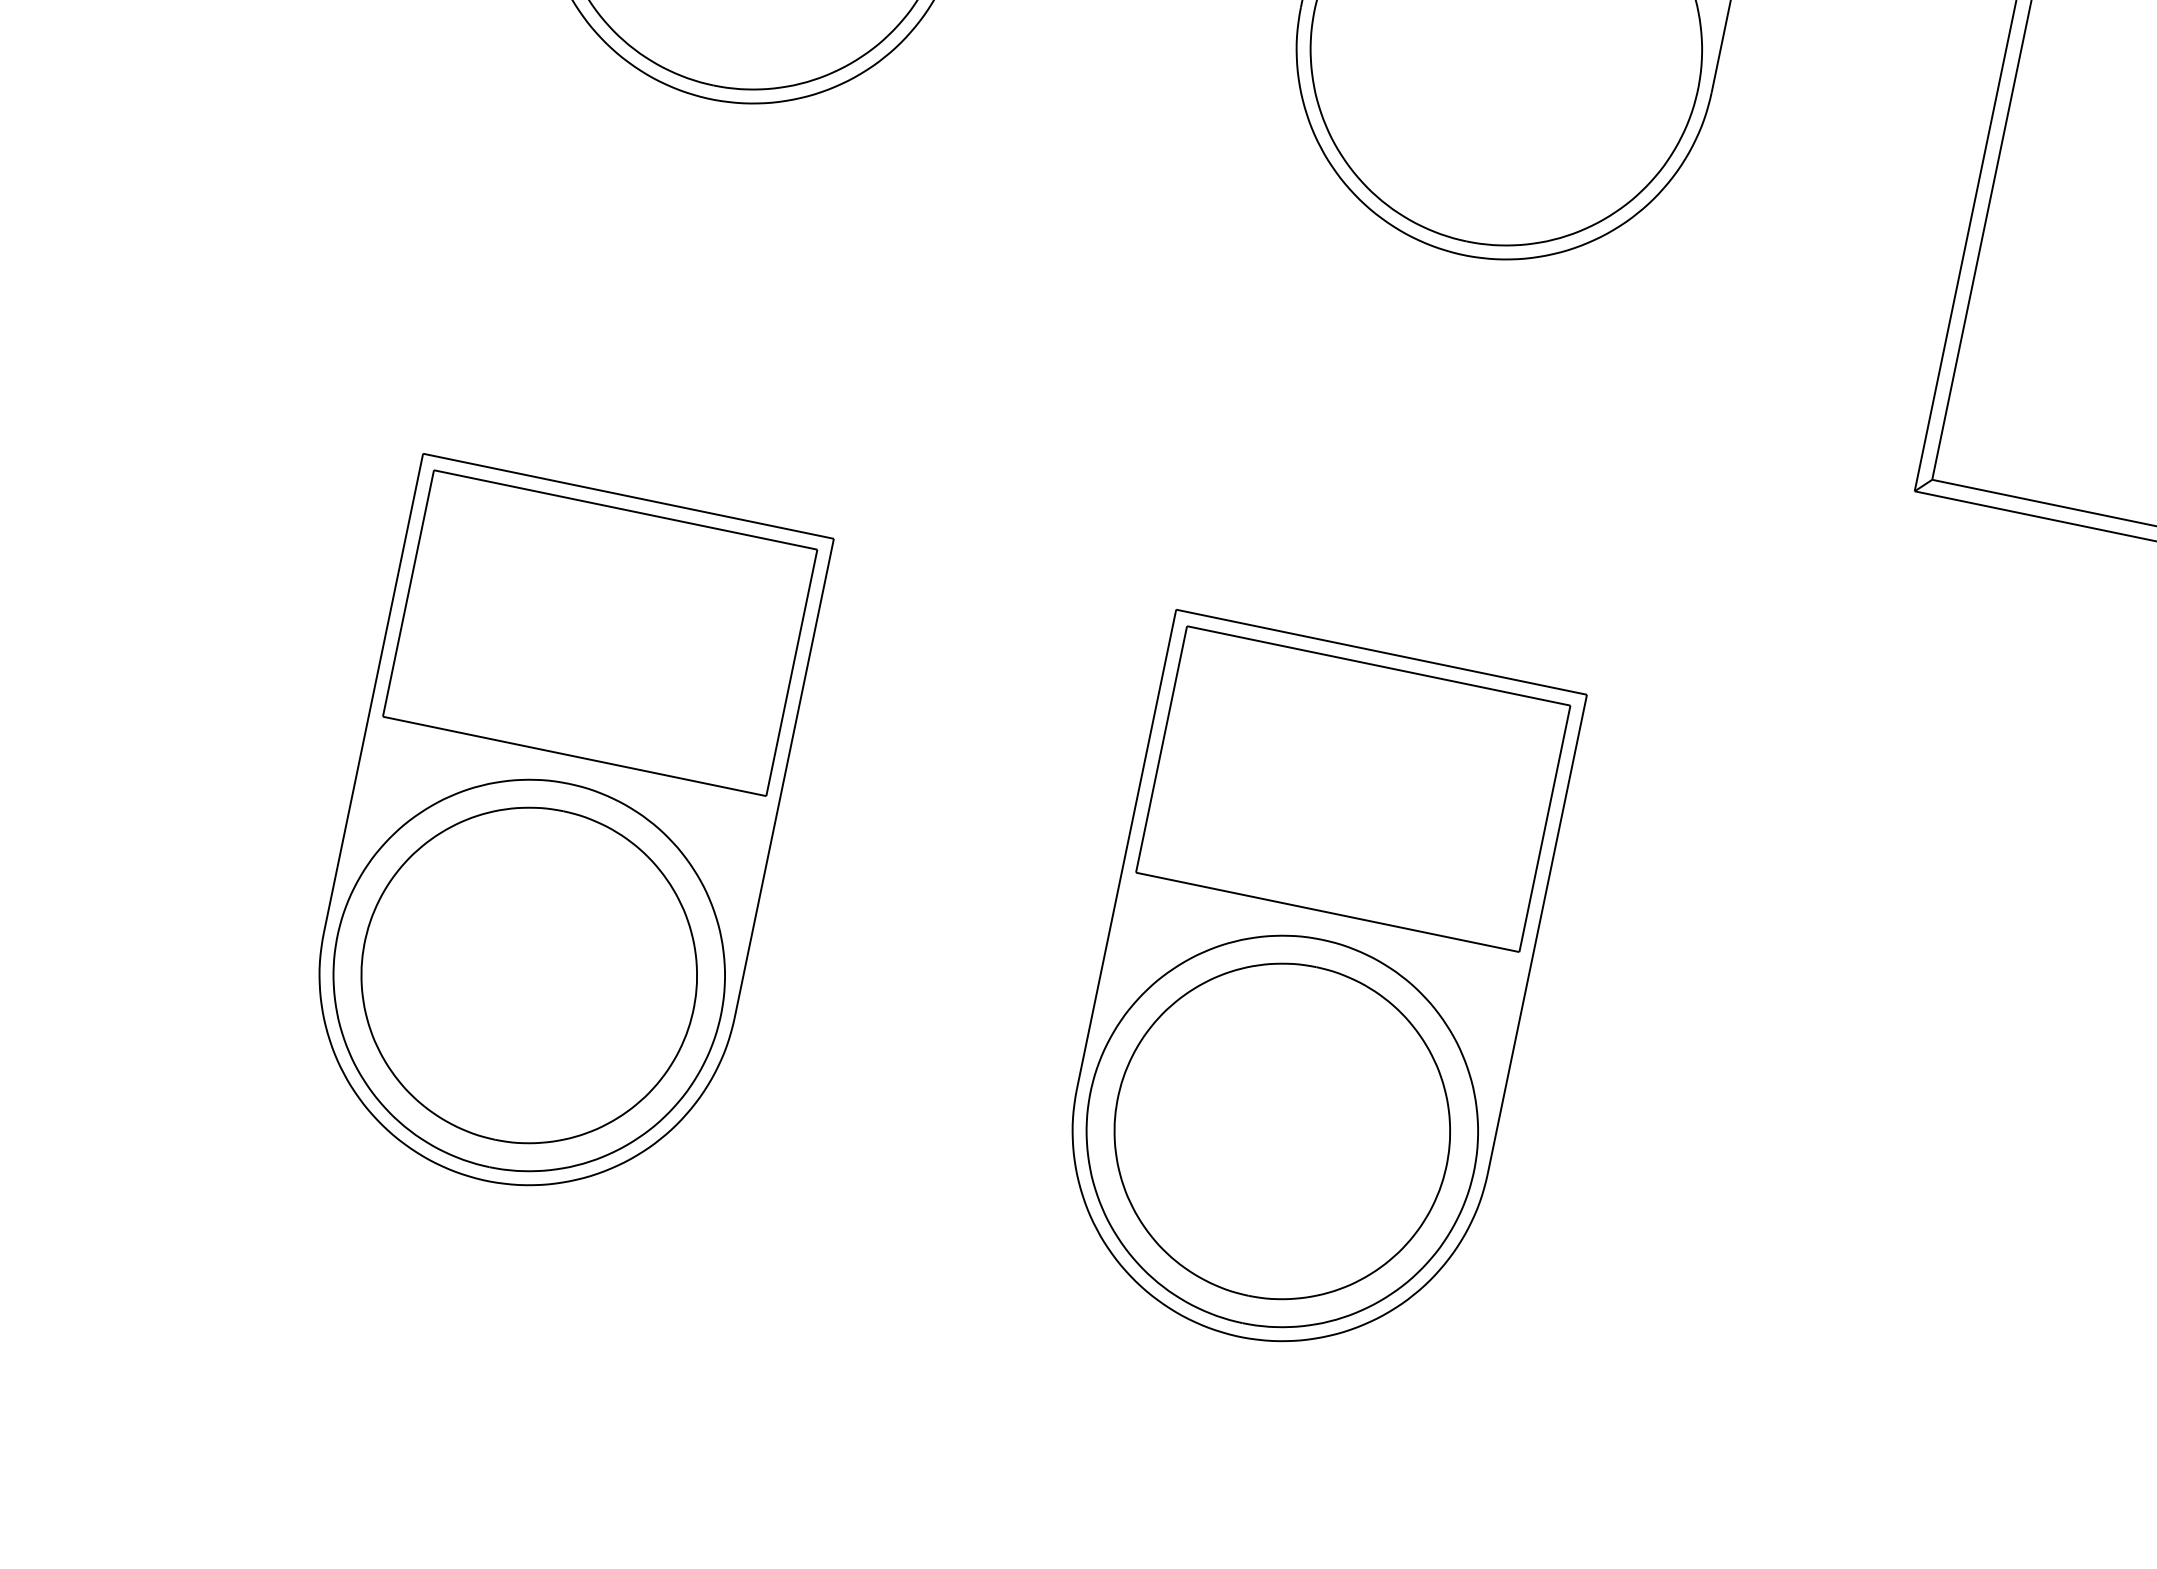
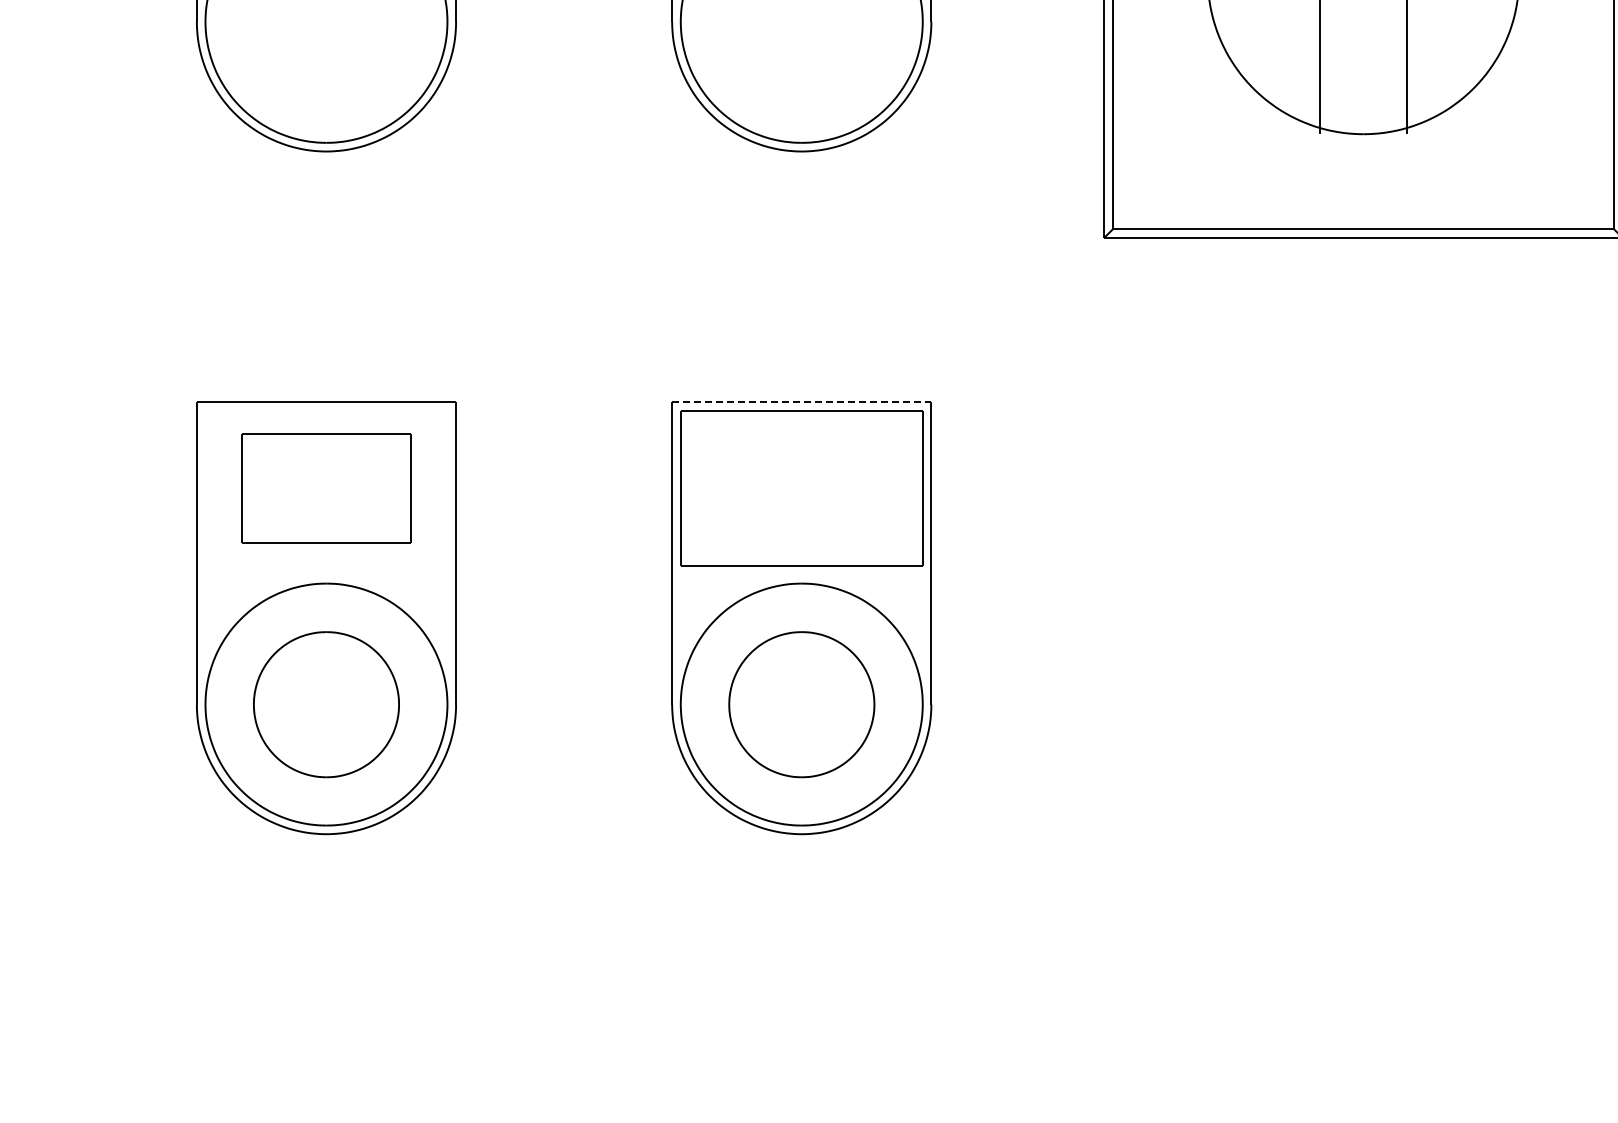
part: (600, 633) -> (326, 488), size x0.7
line: (1381, 652) -> (801, 402), solid -> dashed
part: (529, 975) -> (326, 704), size x0.7
part: (1281, 1131) -> (801, 704), size x0.7

